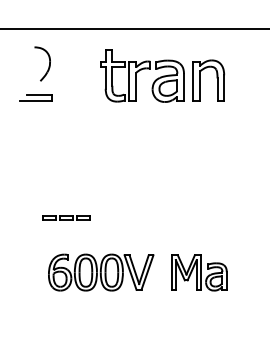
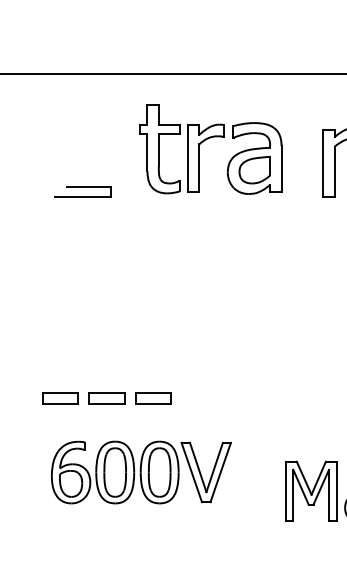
part: (48, 66) -> (75, 138), removed
part: (142, 75) -> (210, 148), moved
part: (35, 97) -> (81, 191), moved
part: (66, 217) -> (105, 396), size x1.6
part: (101, 272) -> (141, 472), moved

